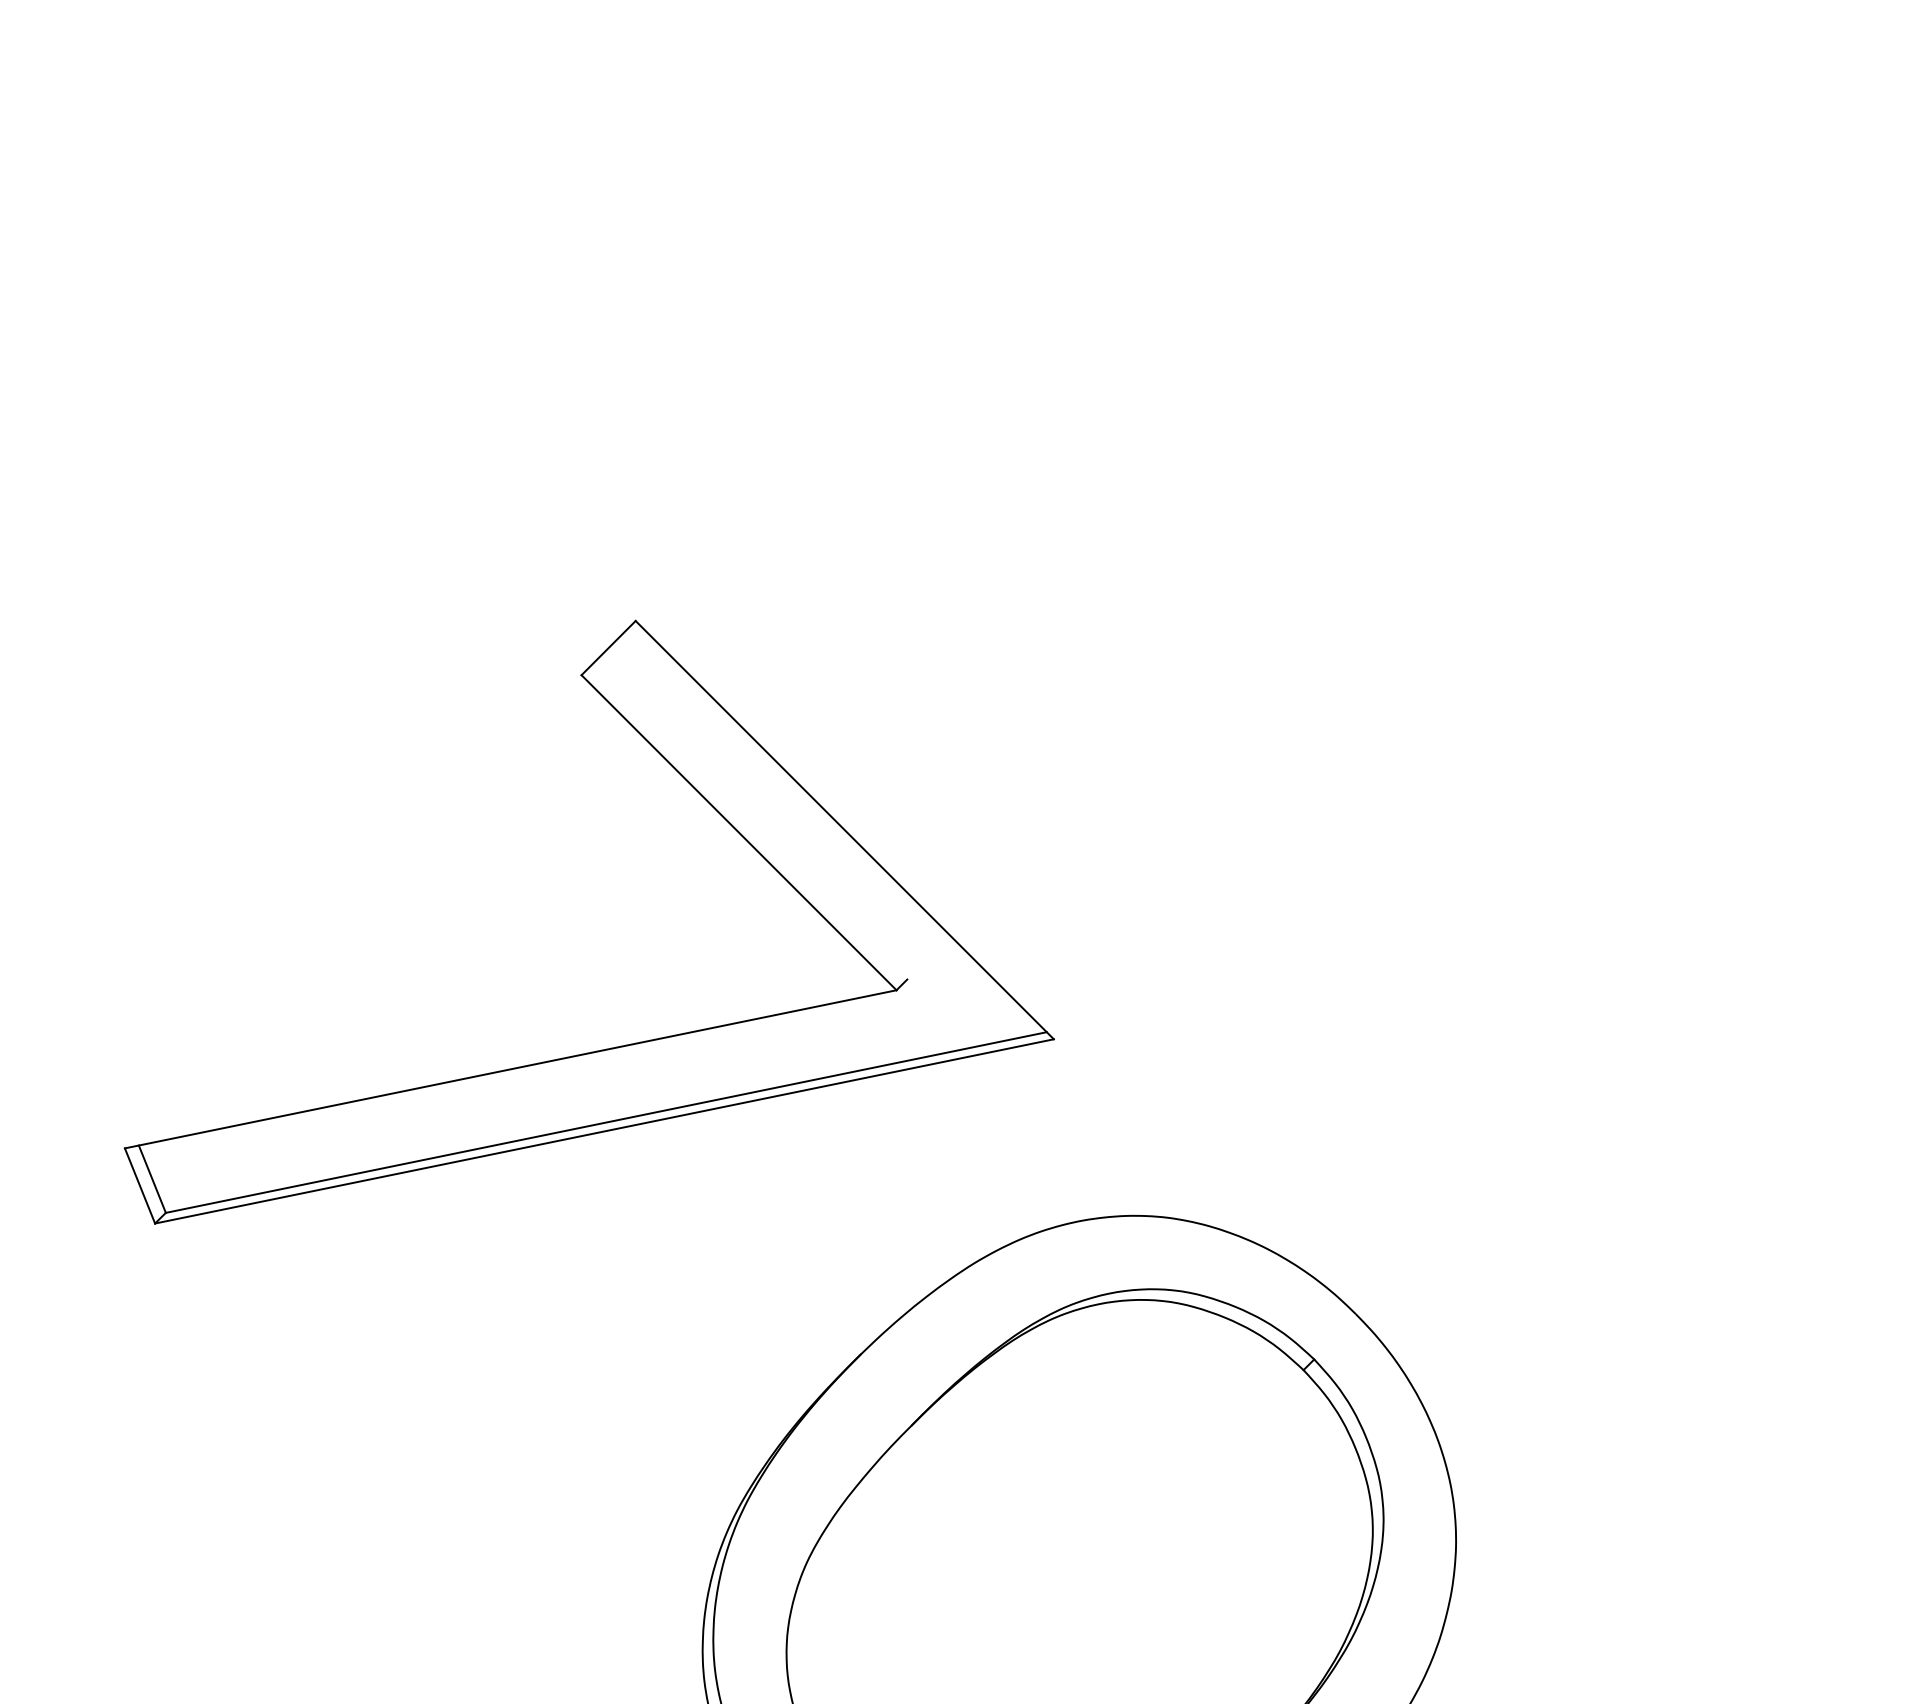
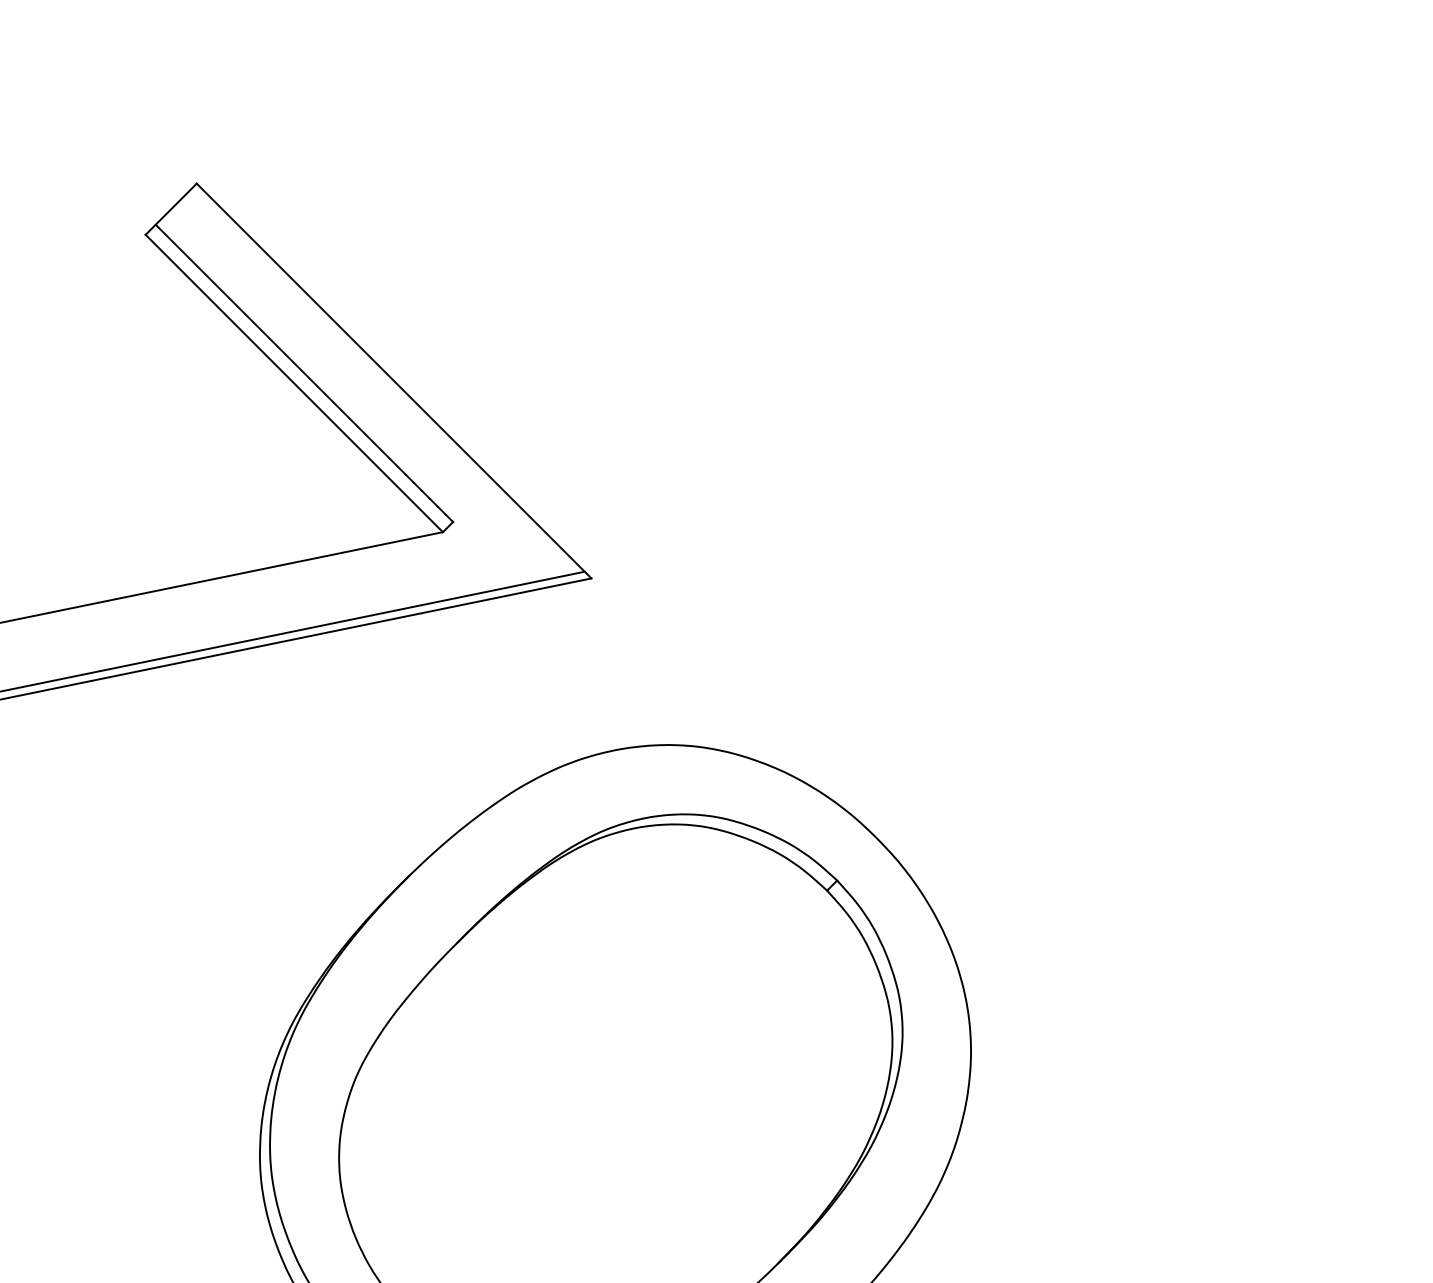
line: (749, 821) -> (304, 372), added

